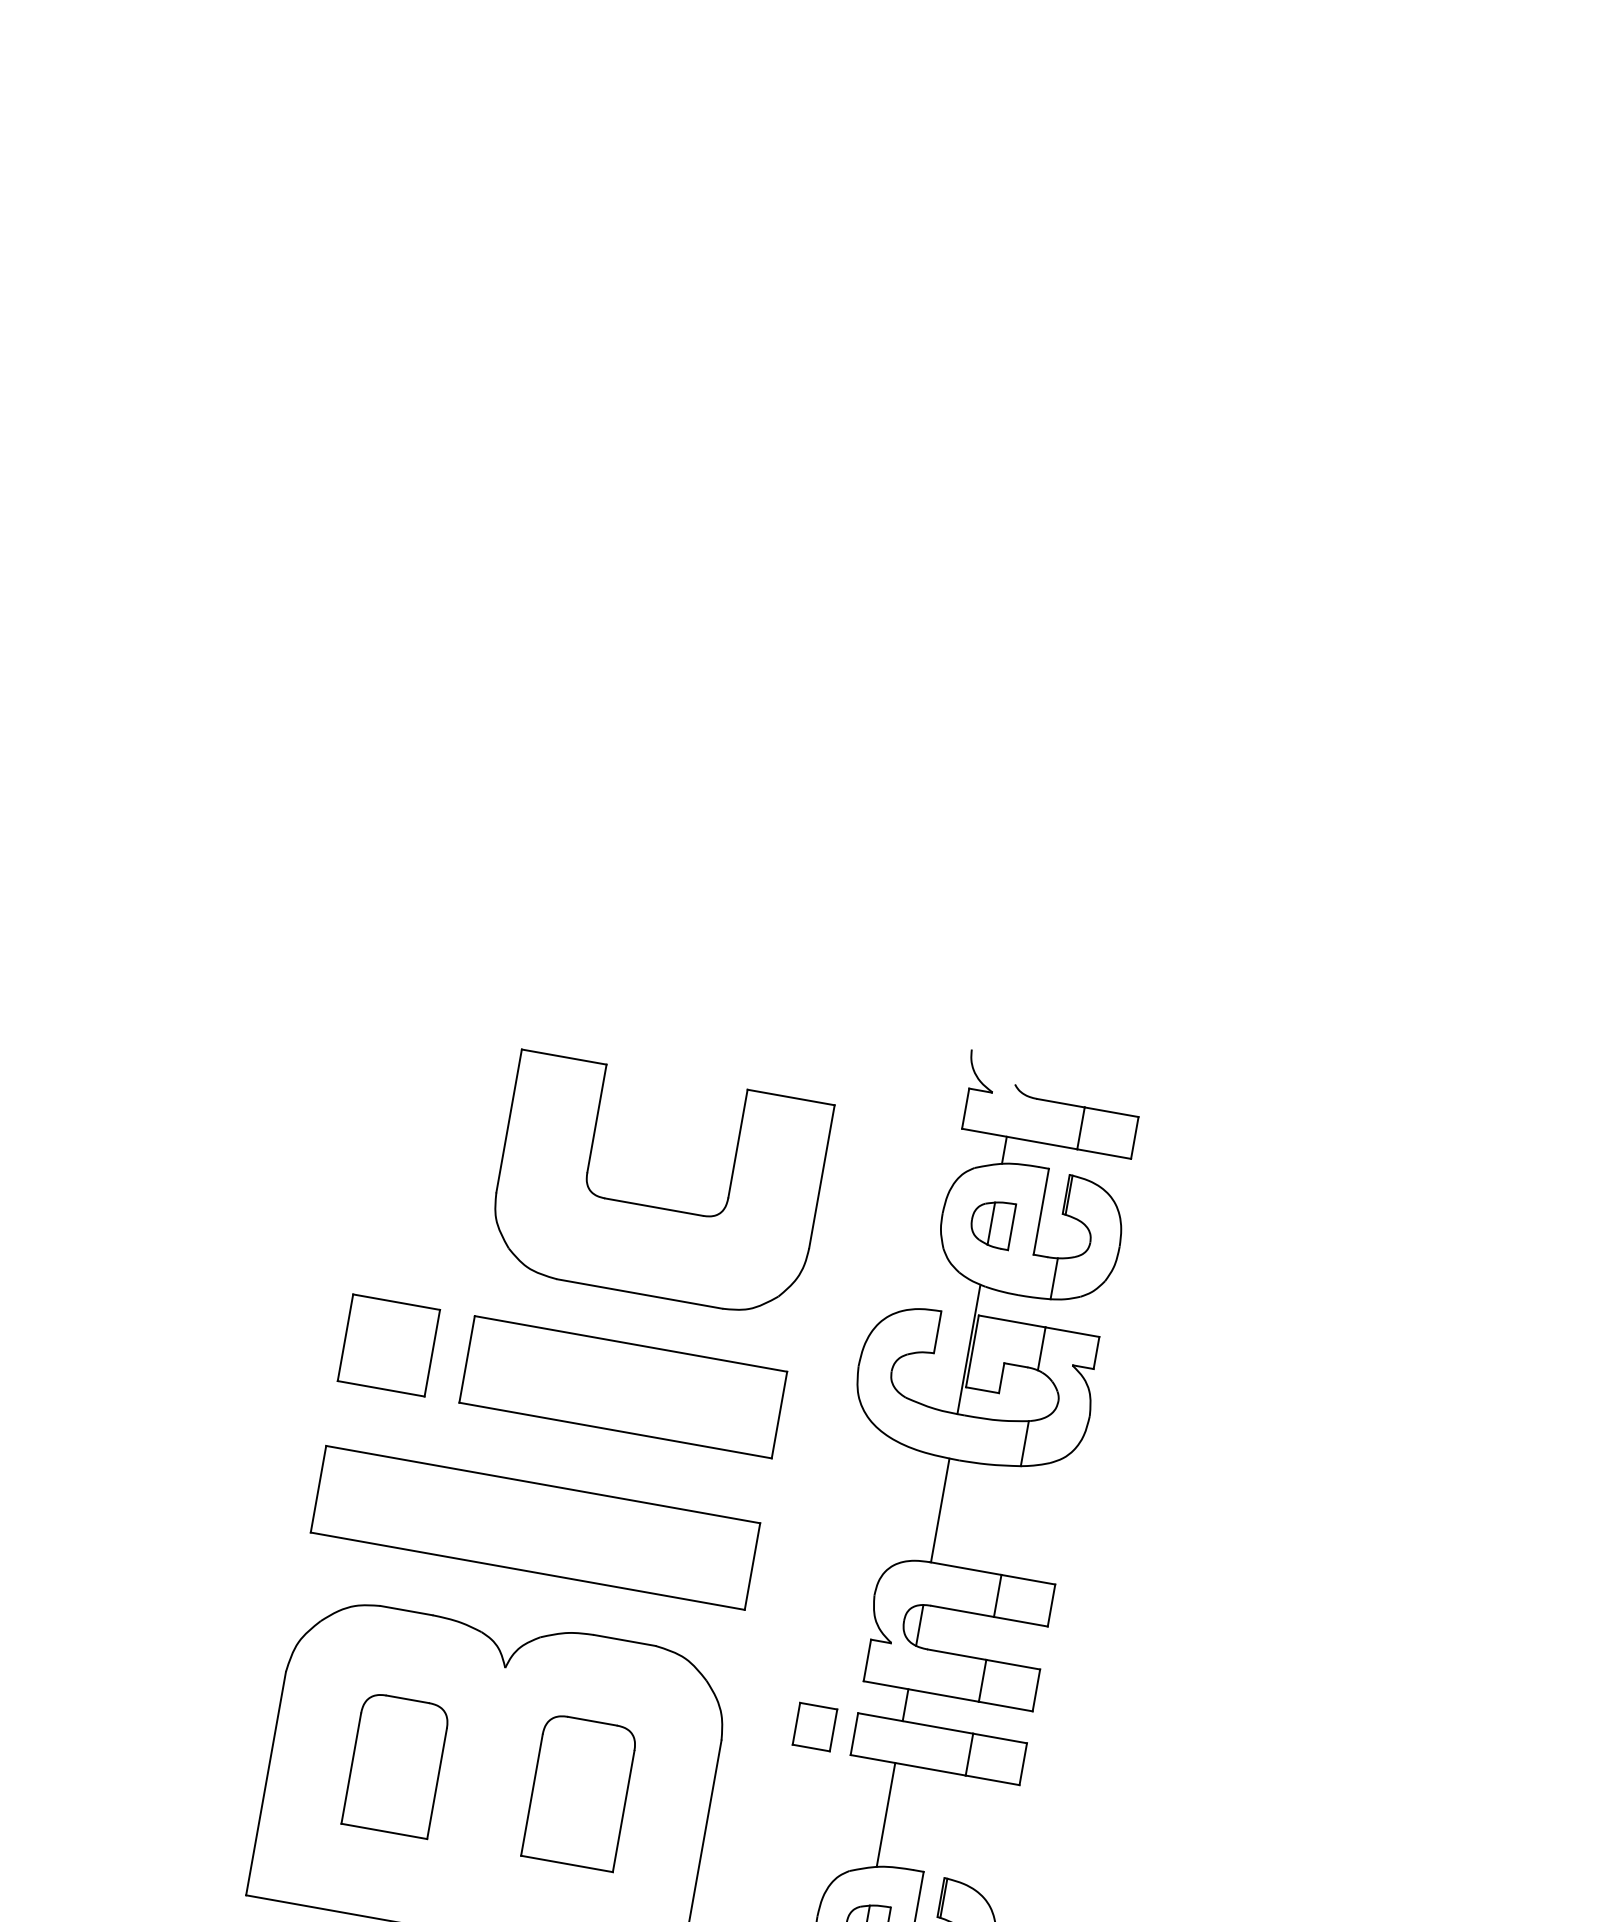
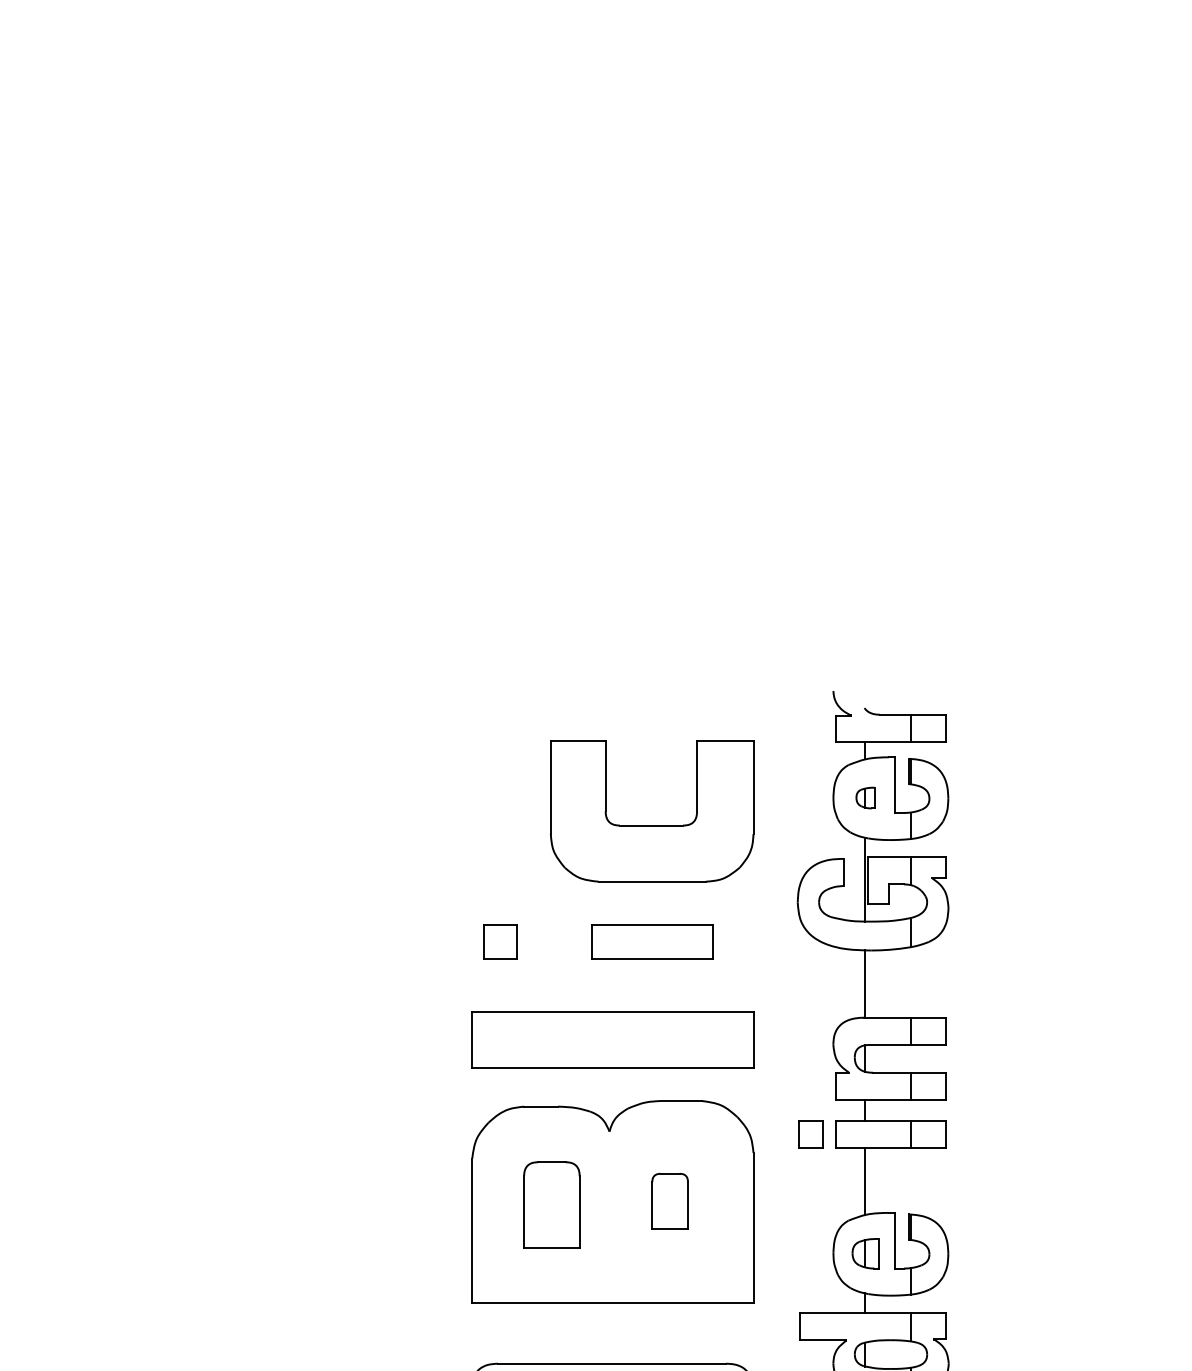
part: (992, 1222) -> (865, 797), size x0.7
part: (389, 1344) -> (500, 941), size x0.6
part: (623, 1386) -> (652, 941), size x0.6
part: (578, 1792) -> (669, 1201), size x0.6

